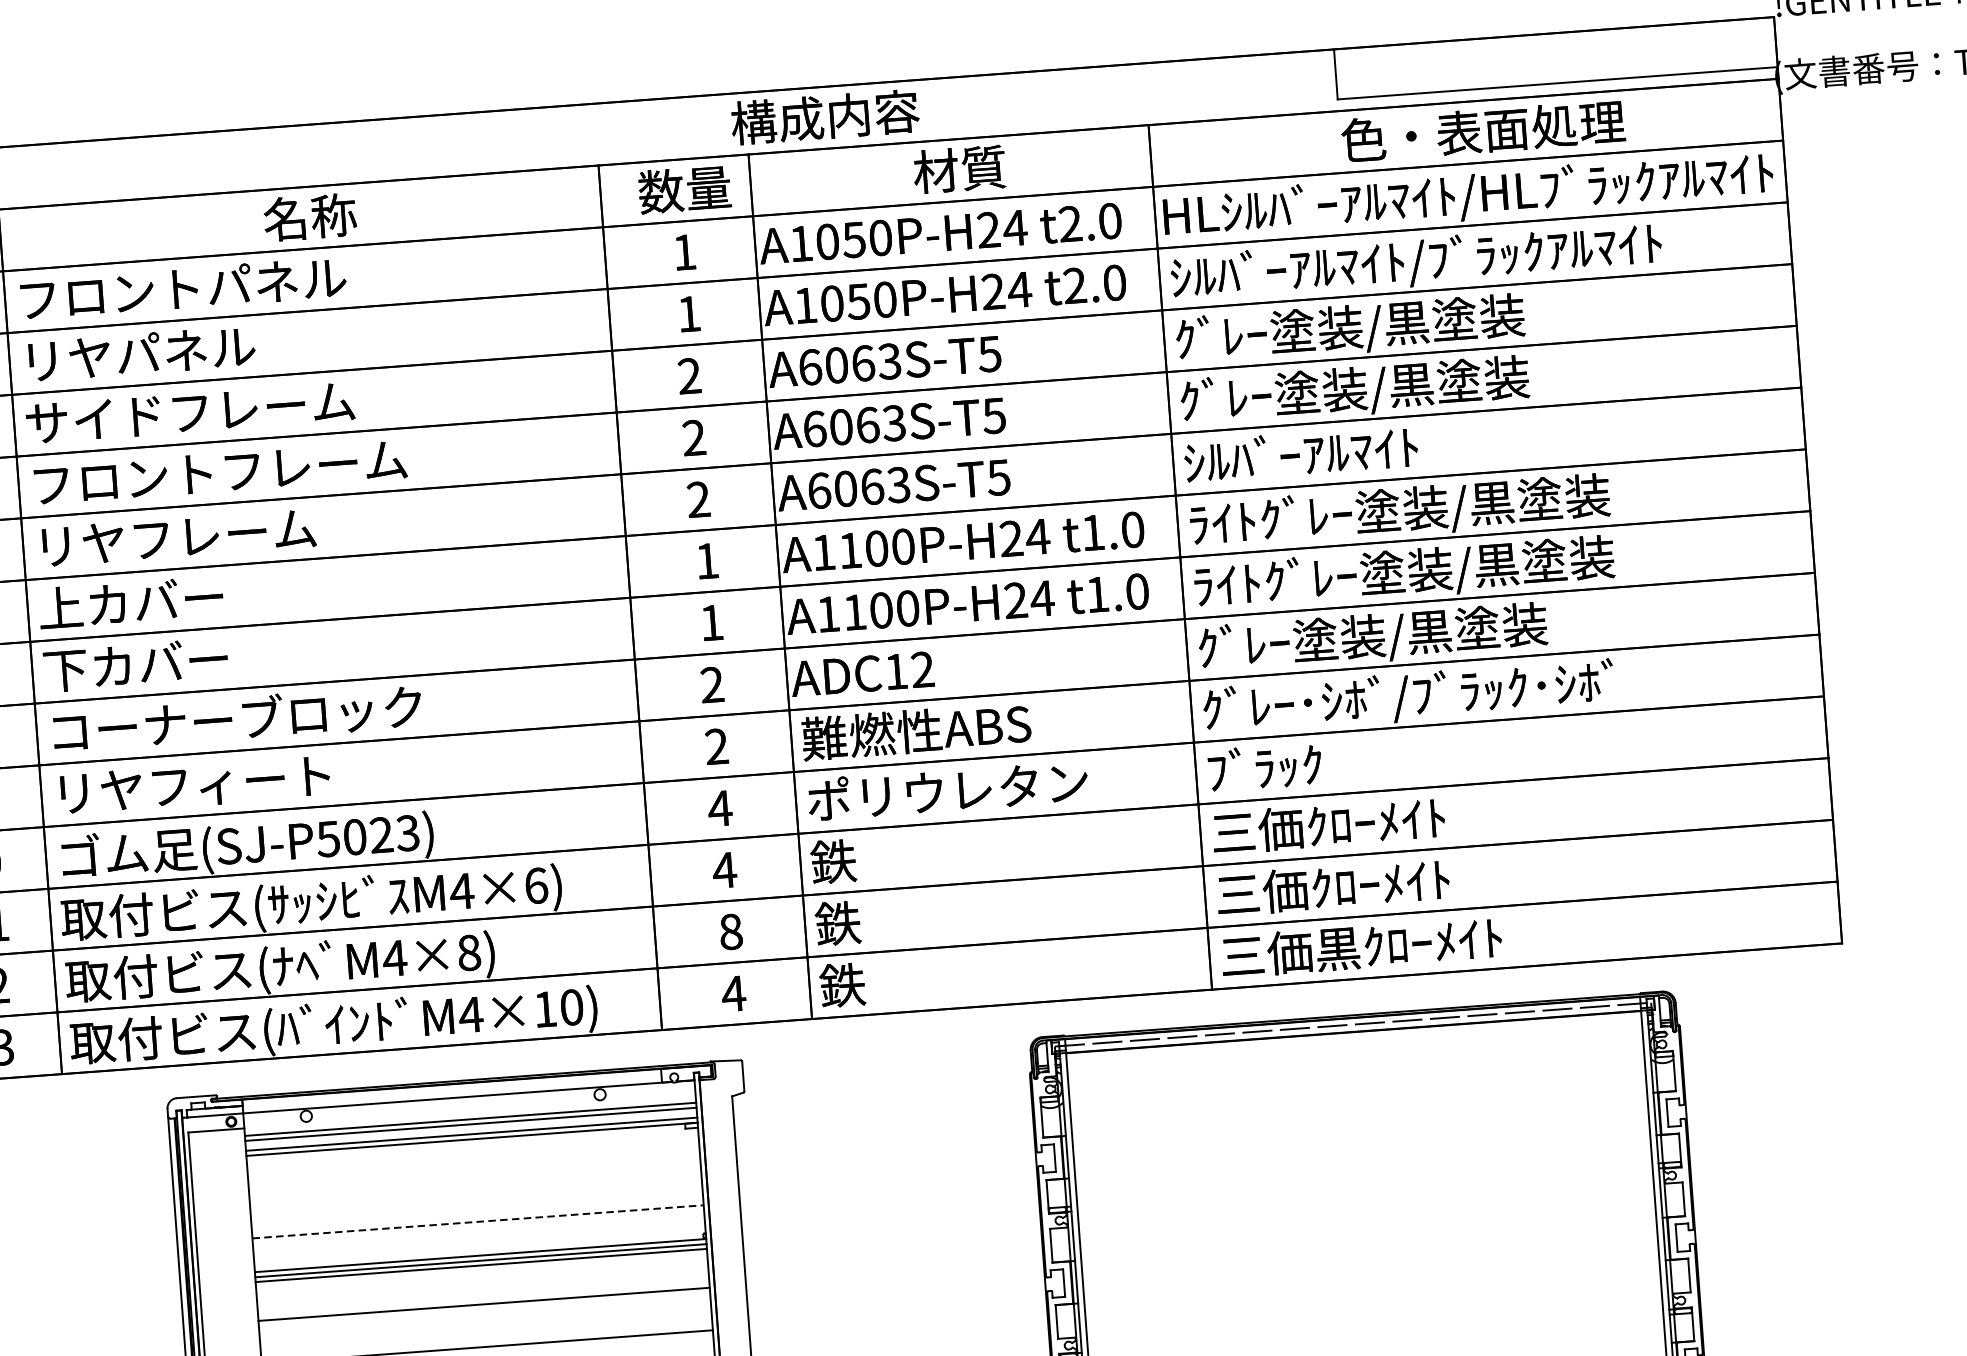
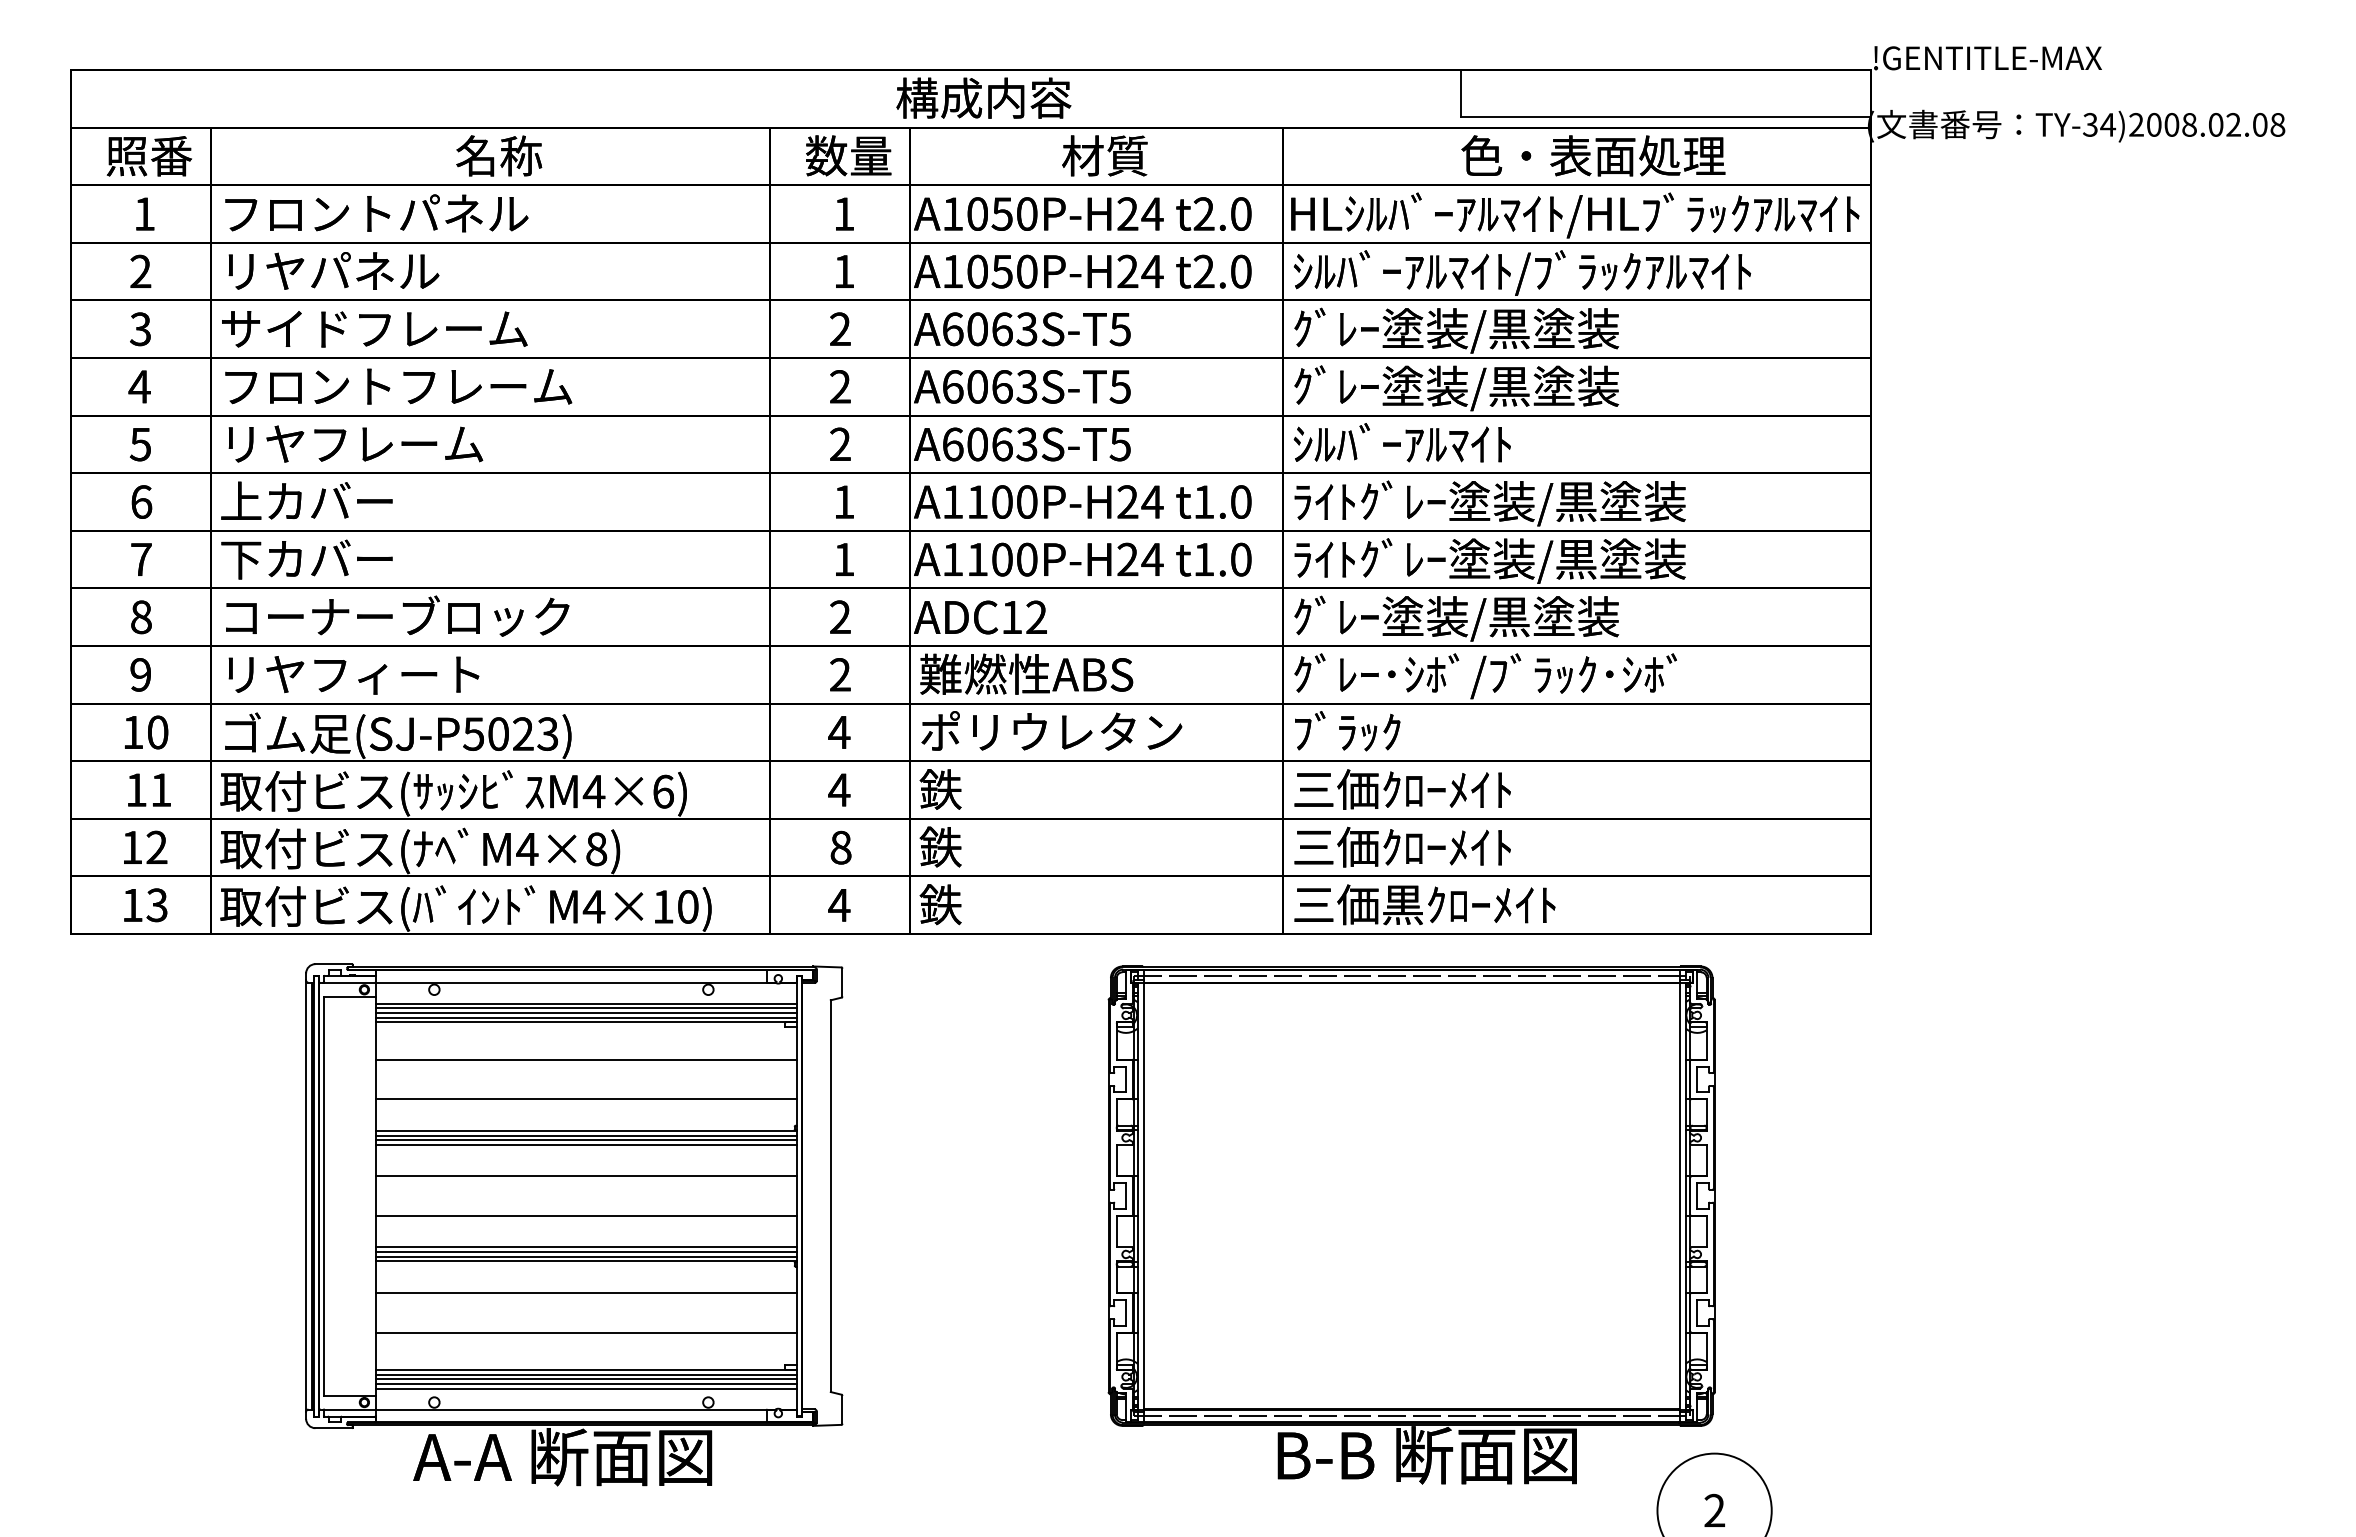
line: (471, 1129) -> (586, 1013), added
line: (474, 1179) -> (586, 1059), added
line: (479, 1221) -> (587, 1099), dashed -> solid
line: (481, 1270) -> (586, 1144), added

